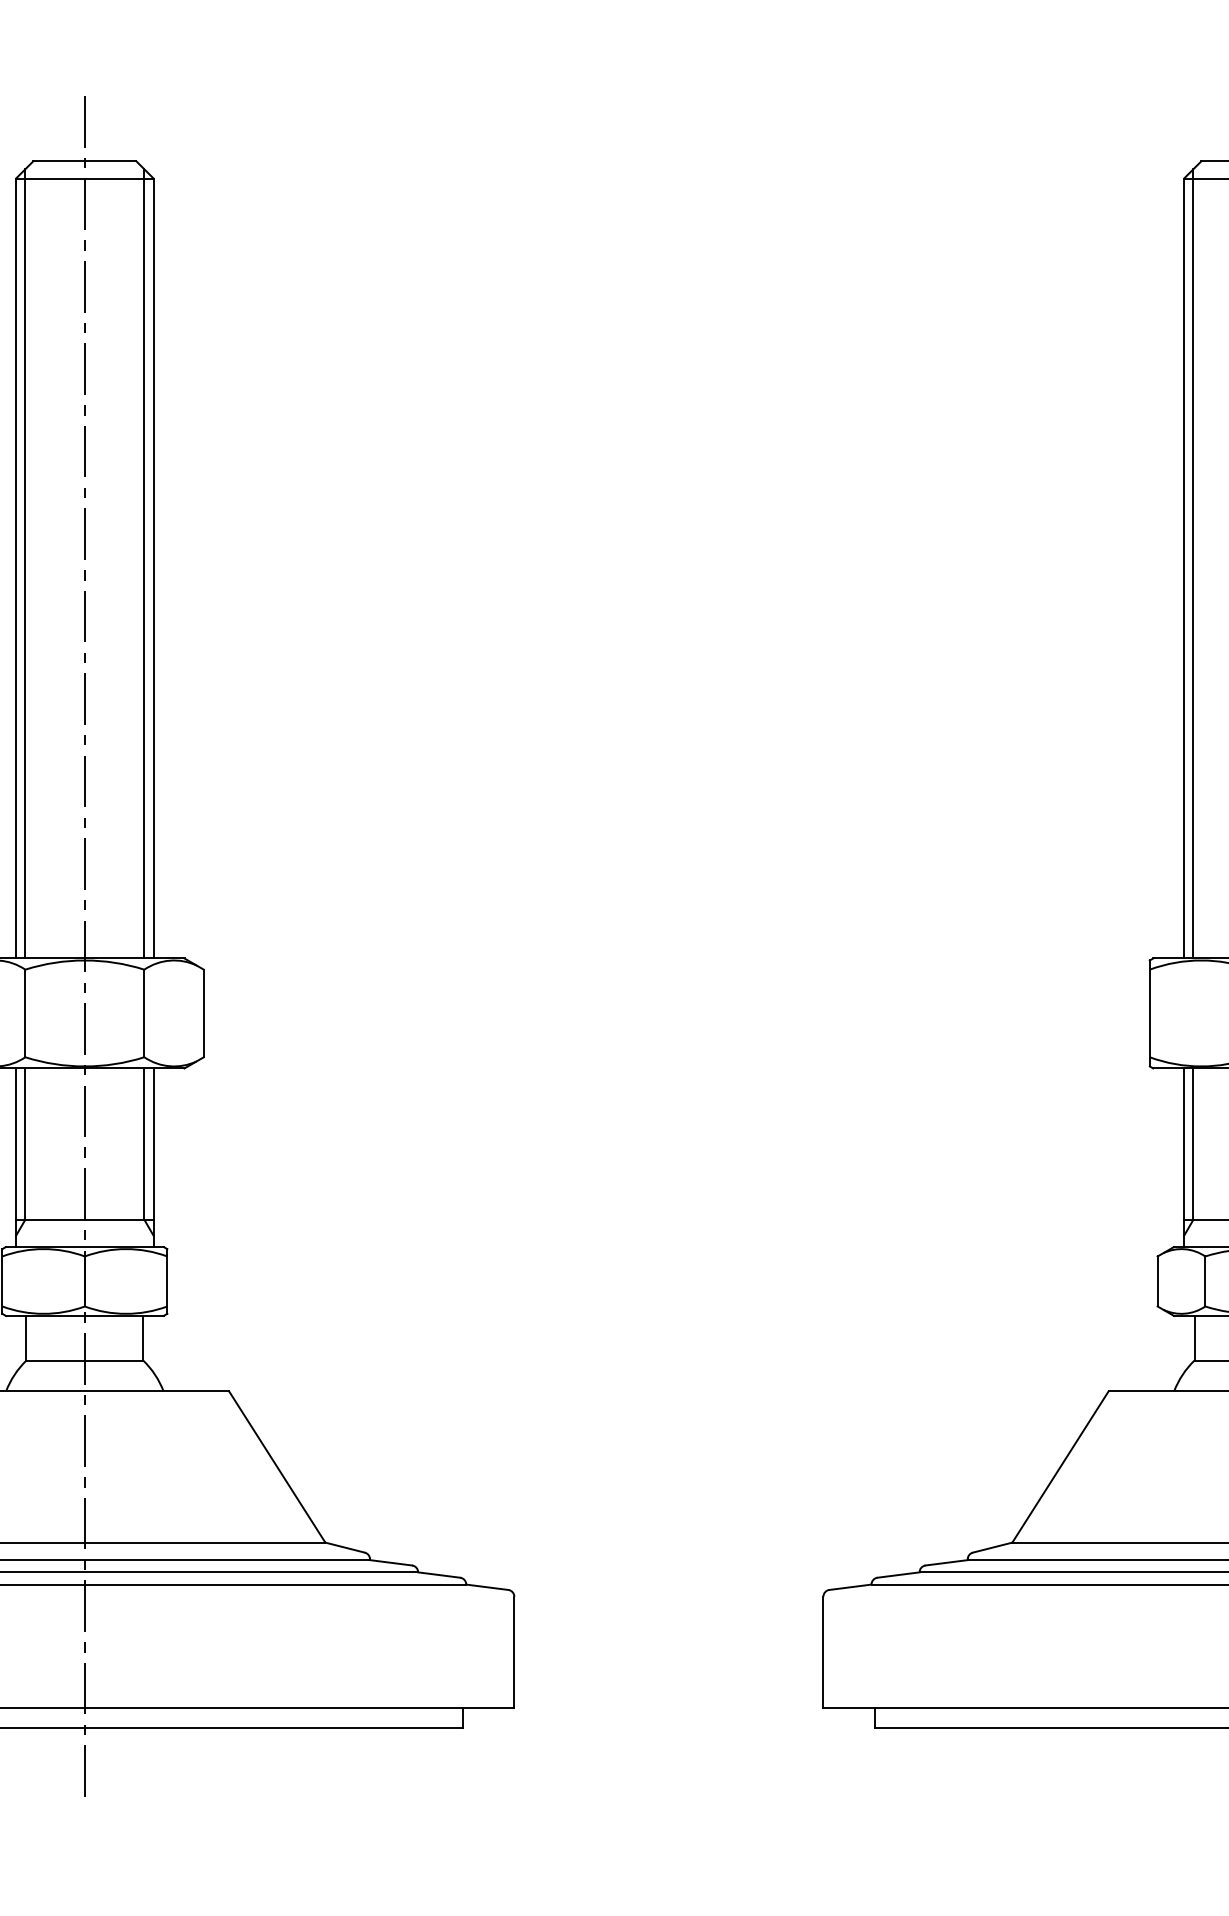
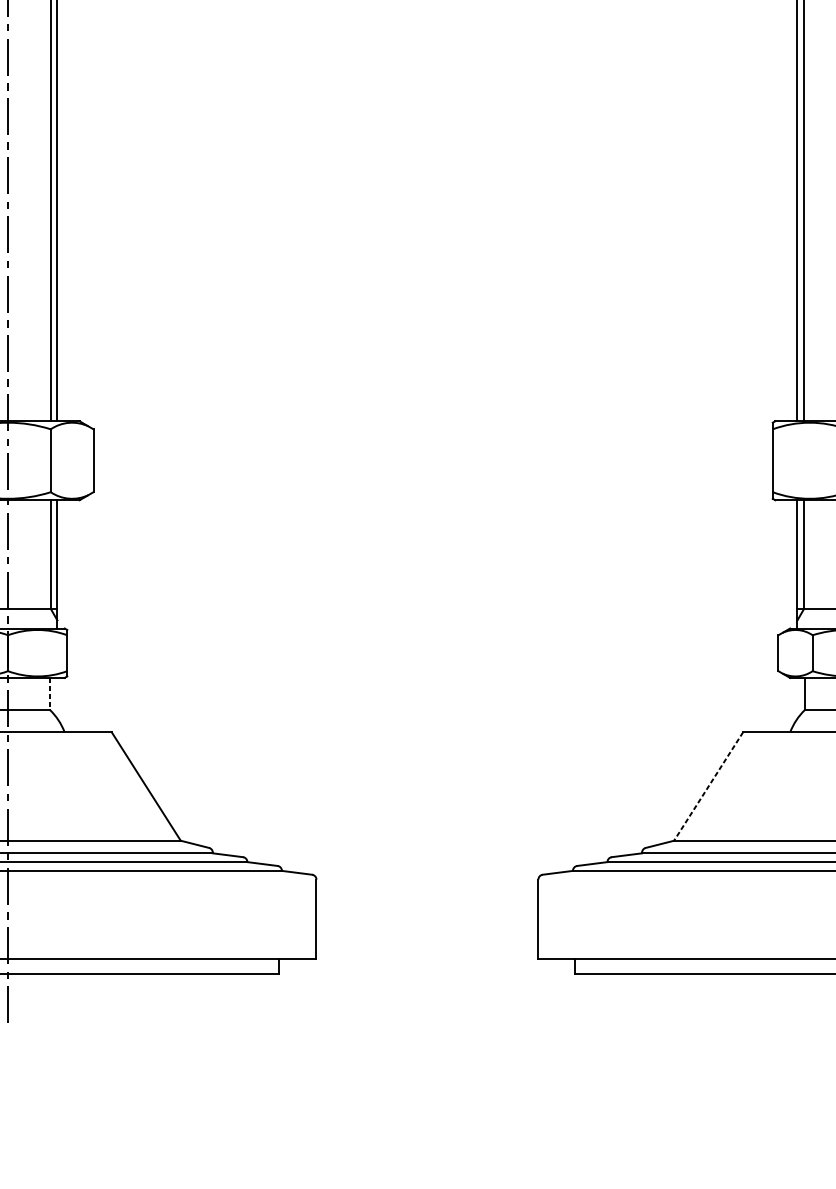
line: (143, 1338) -> (50, 694), solid -> dashed
line: (1060, 1467) -> (708, 786), solid -> dashed

